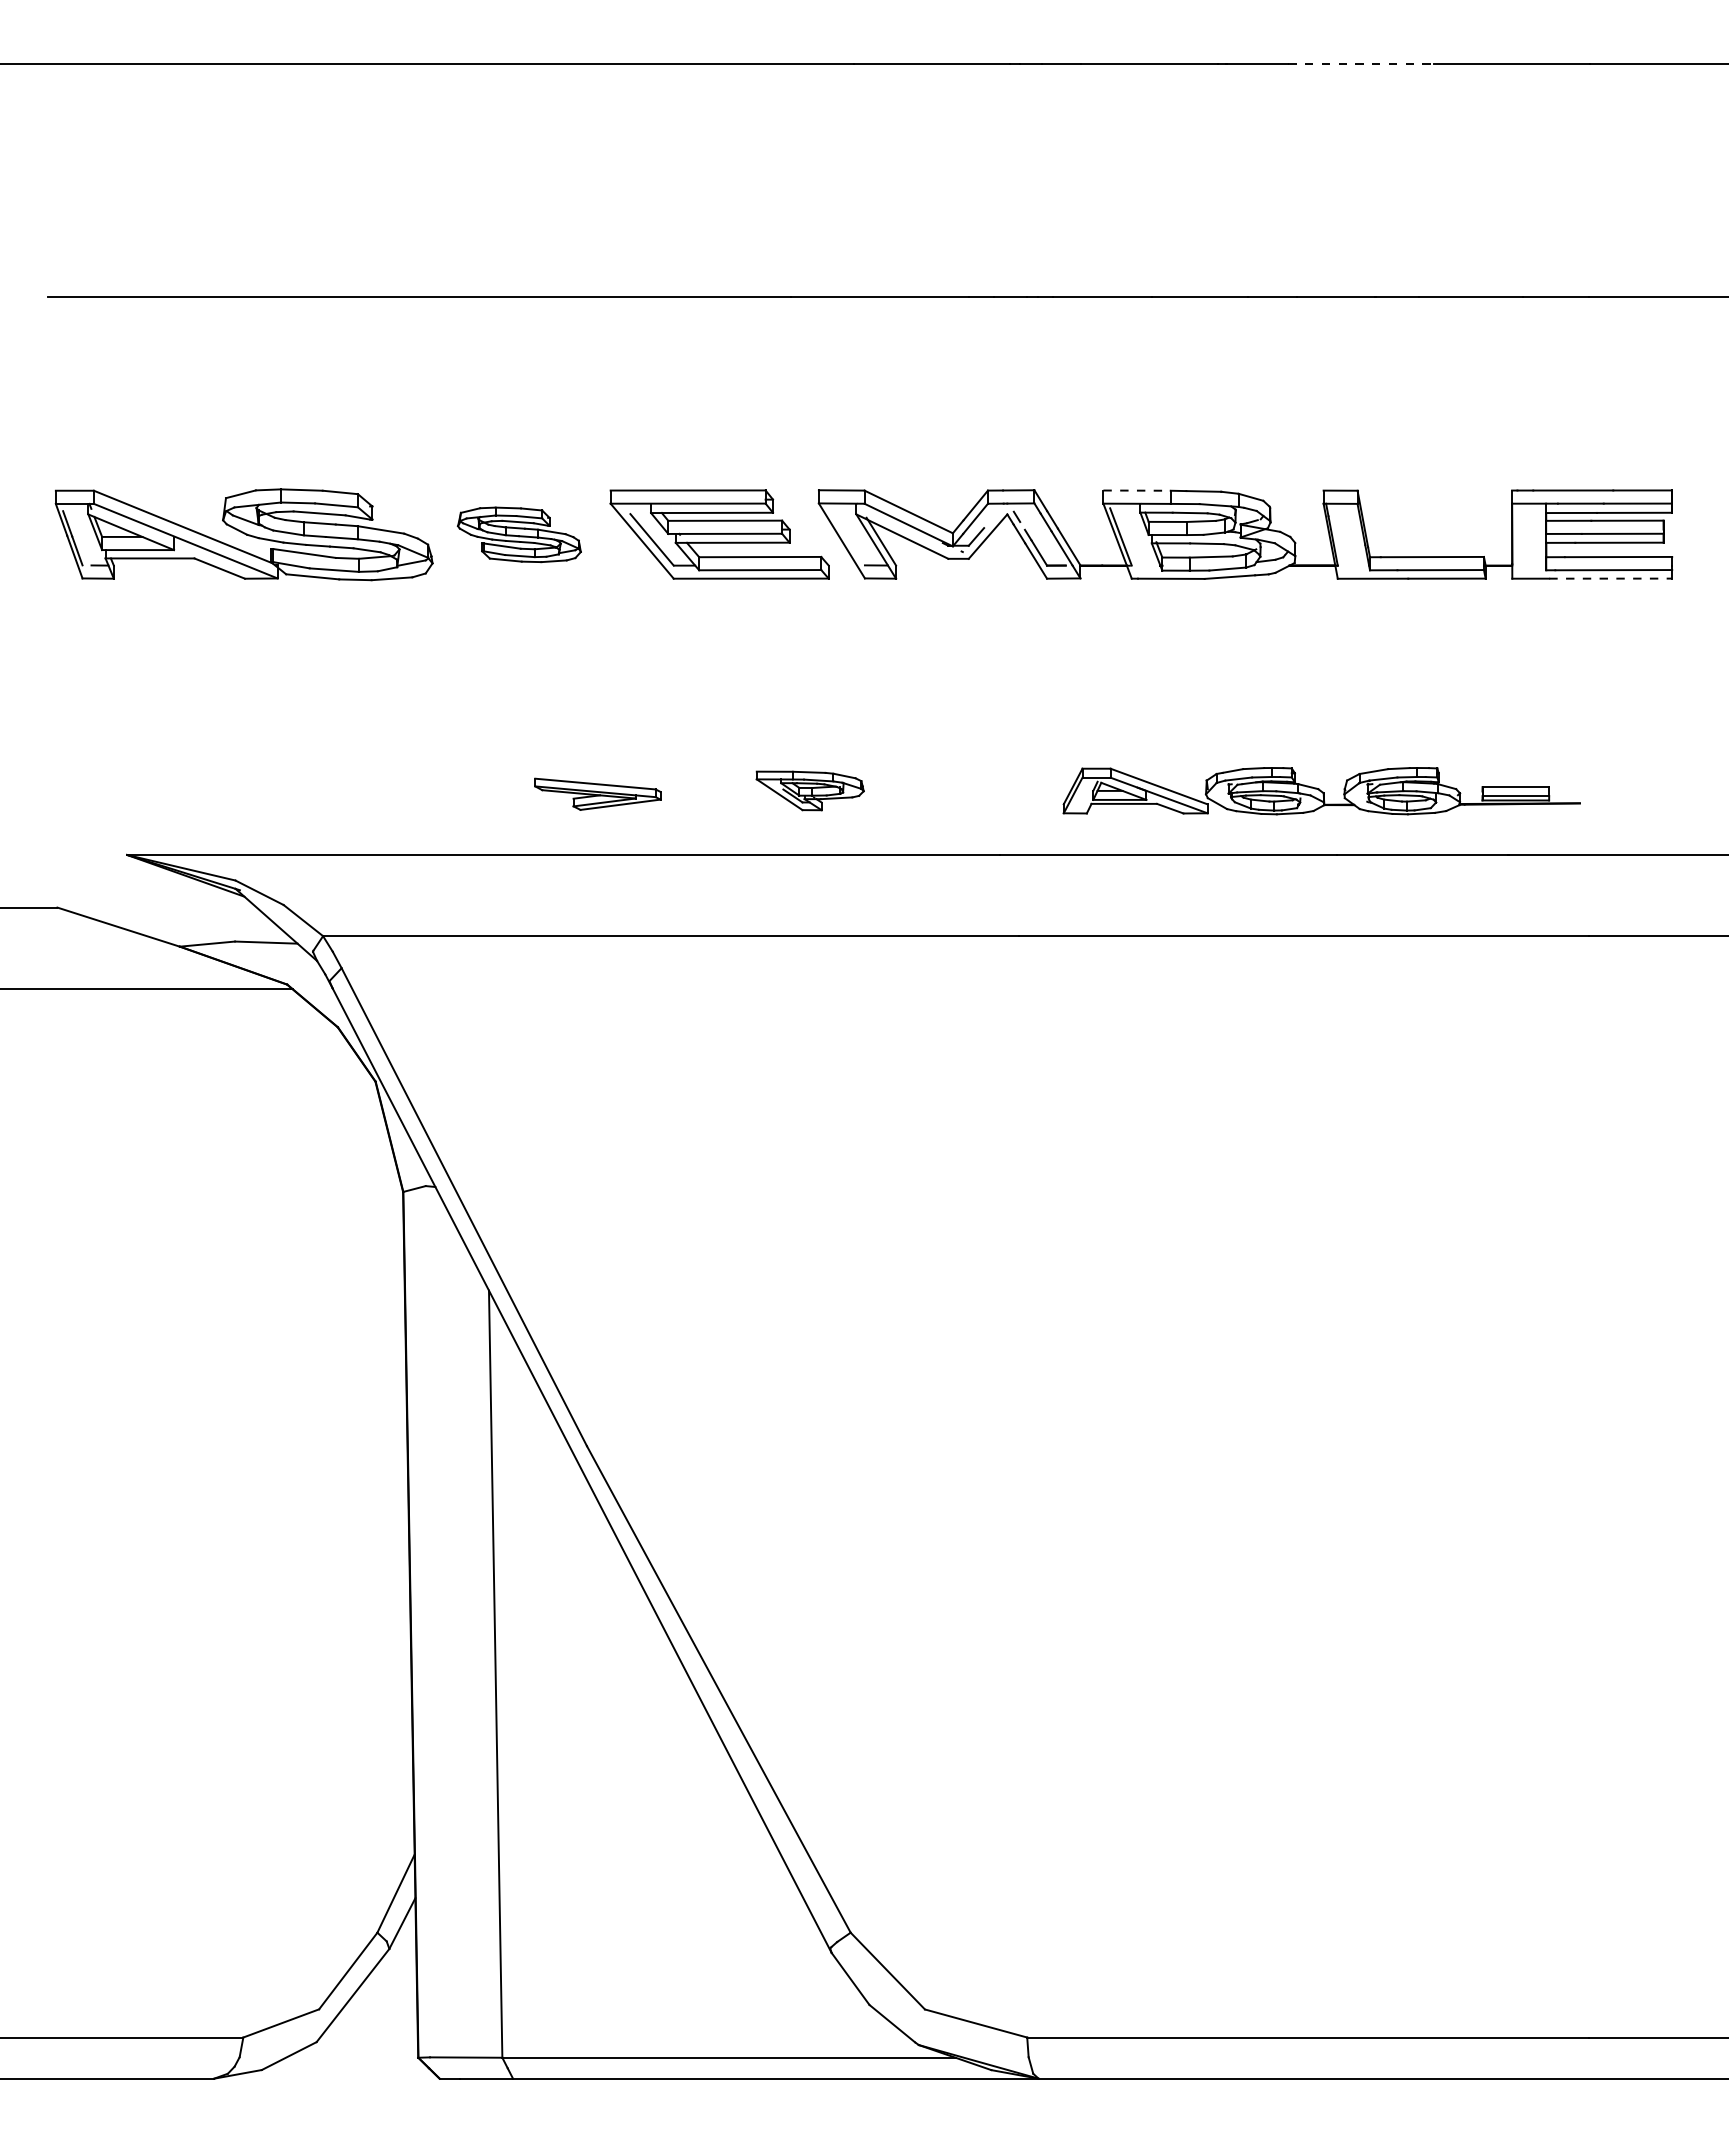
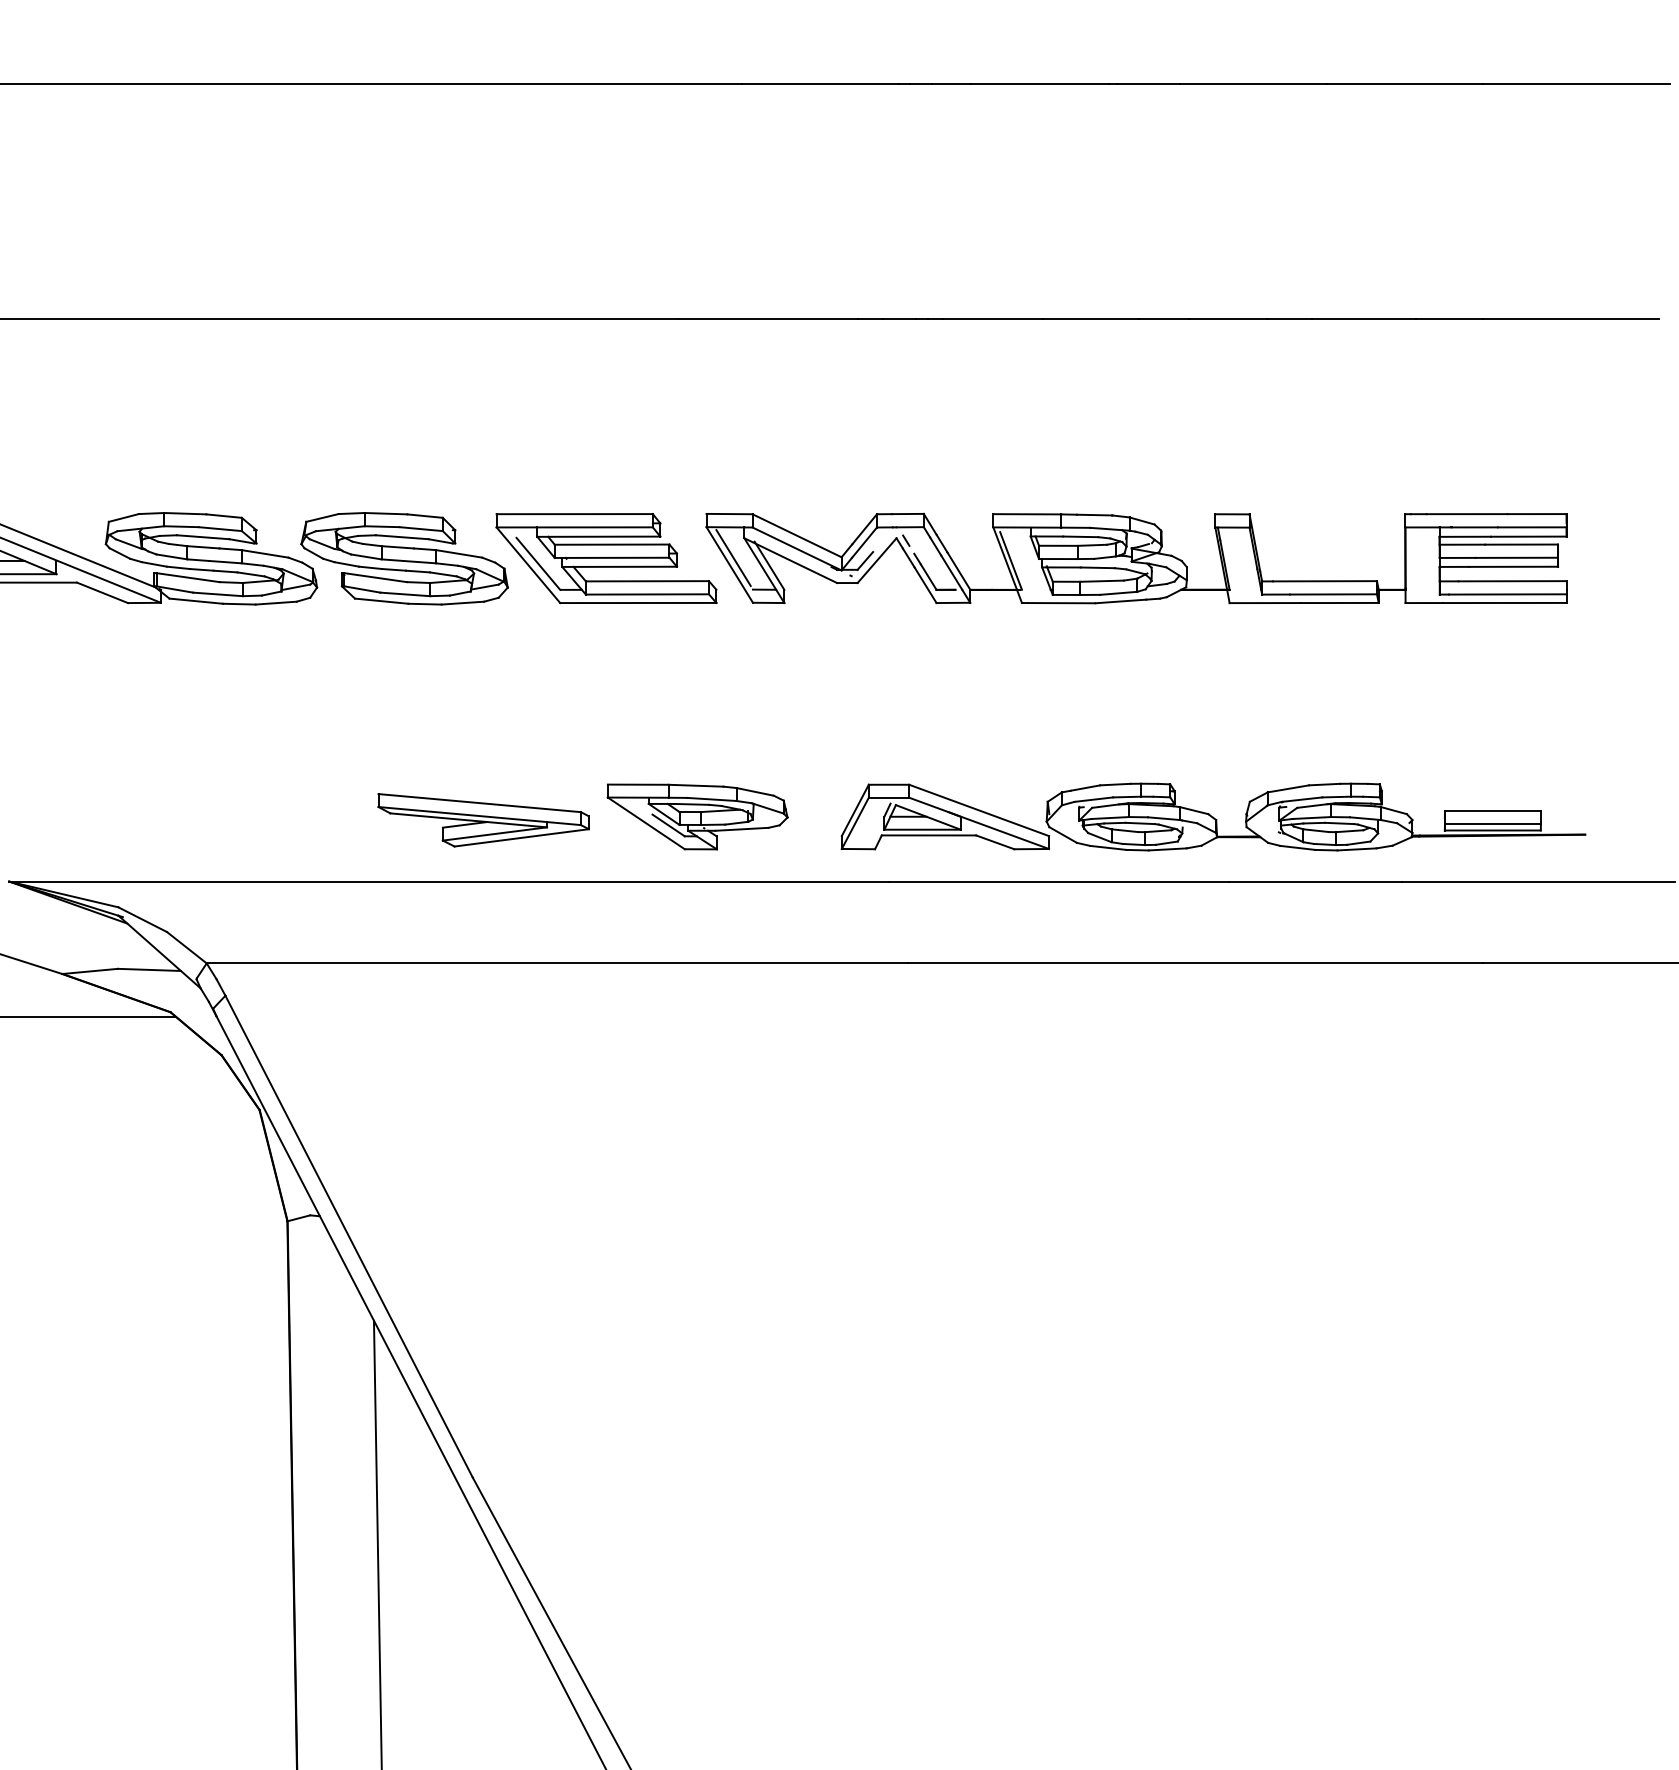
line: (1361, 64) -> (1253, 84), dashed -> solid
line: (1137, 490) -> (1027, 514), dashed -> solid
line: (845, 533) -> (733, 557), added
part: (519, 534) -> (404, 558), size x1.67
line: (1611, 578) -> (1505, 602), dashed -> solid
part: (810, 790) -> (698, 816), size x1.67
part: (1321, 791) -> (1213, 817), size x1.43
part: (597, 794) -> (483, 820), size x1.67

